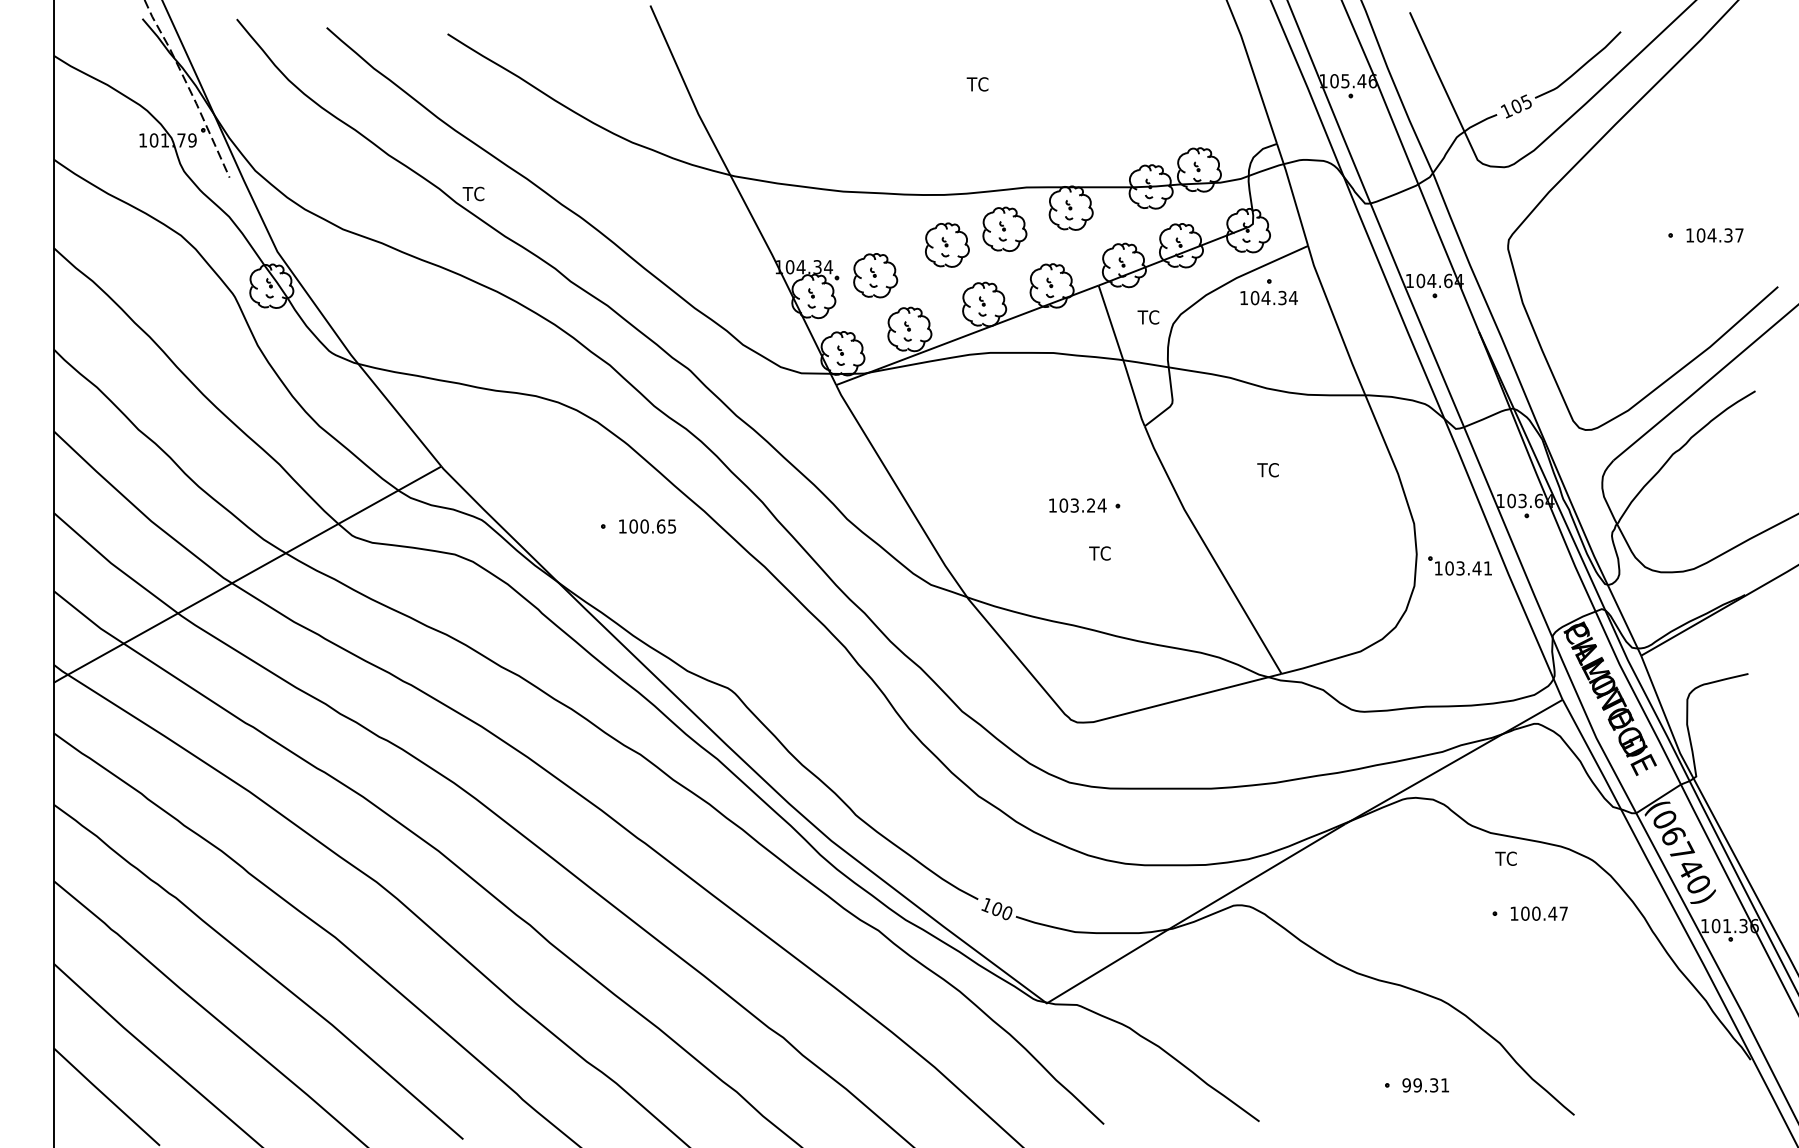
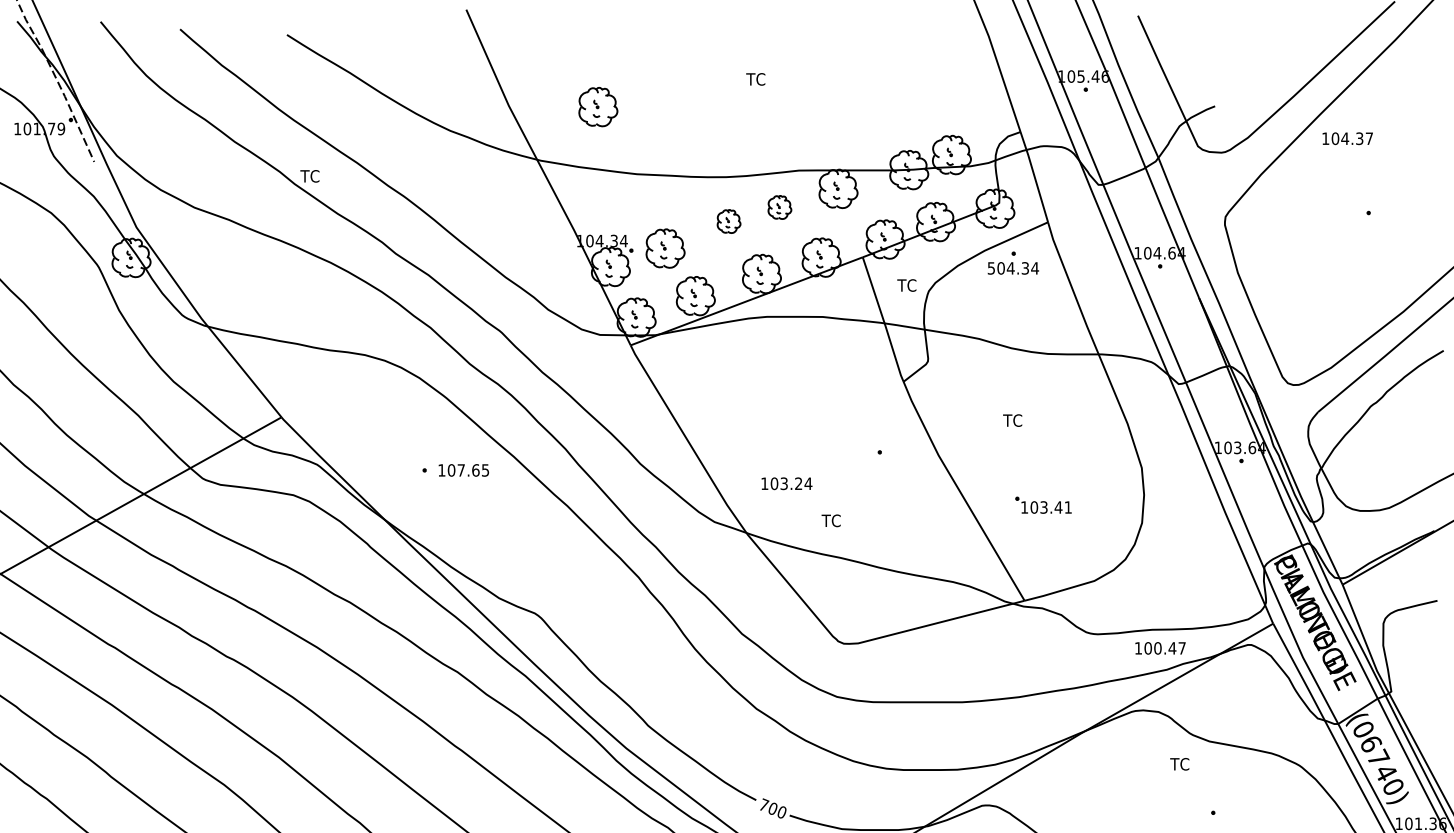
part: (1566, 78) -> (1276, 74), removed
part: (799, 115) -> (598, 106), added
part: (1004, 228) -> (779, 206), size x0.6
text: (1714, 235) -> (1347, 138), moved
part: (947, 244) -> (729, 221), size x0.6
text: (1244, 298) -> (991, 268), 104.34 -> 504.34
text: (1077, 505) -> (786, 483), moved
text: (644, 526) -> (461, 470), 100.65 -> 107.65
text: (1099, 553) -> (830, 520), moved
part: (1459, 565) -> (1043, 504), moved
text: (1505, 858) -> (1179, 764), moved
text: (987, 904) -> (764, 804), 100 -> 700
text: (1538, 913) -> (1159, 648), moved

